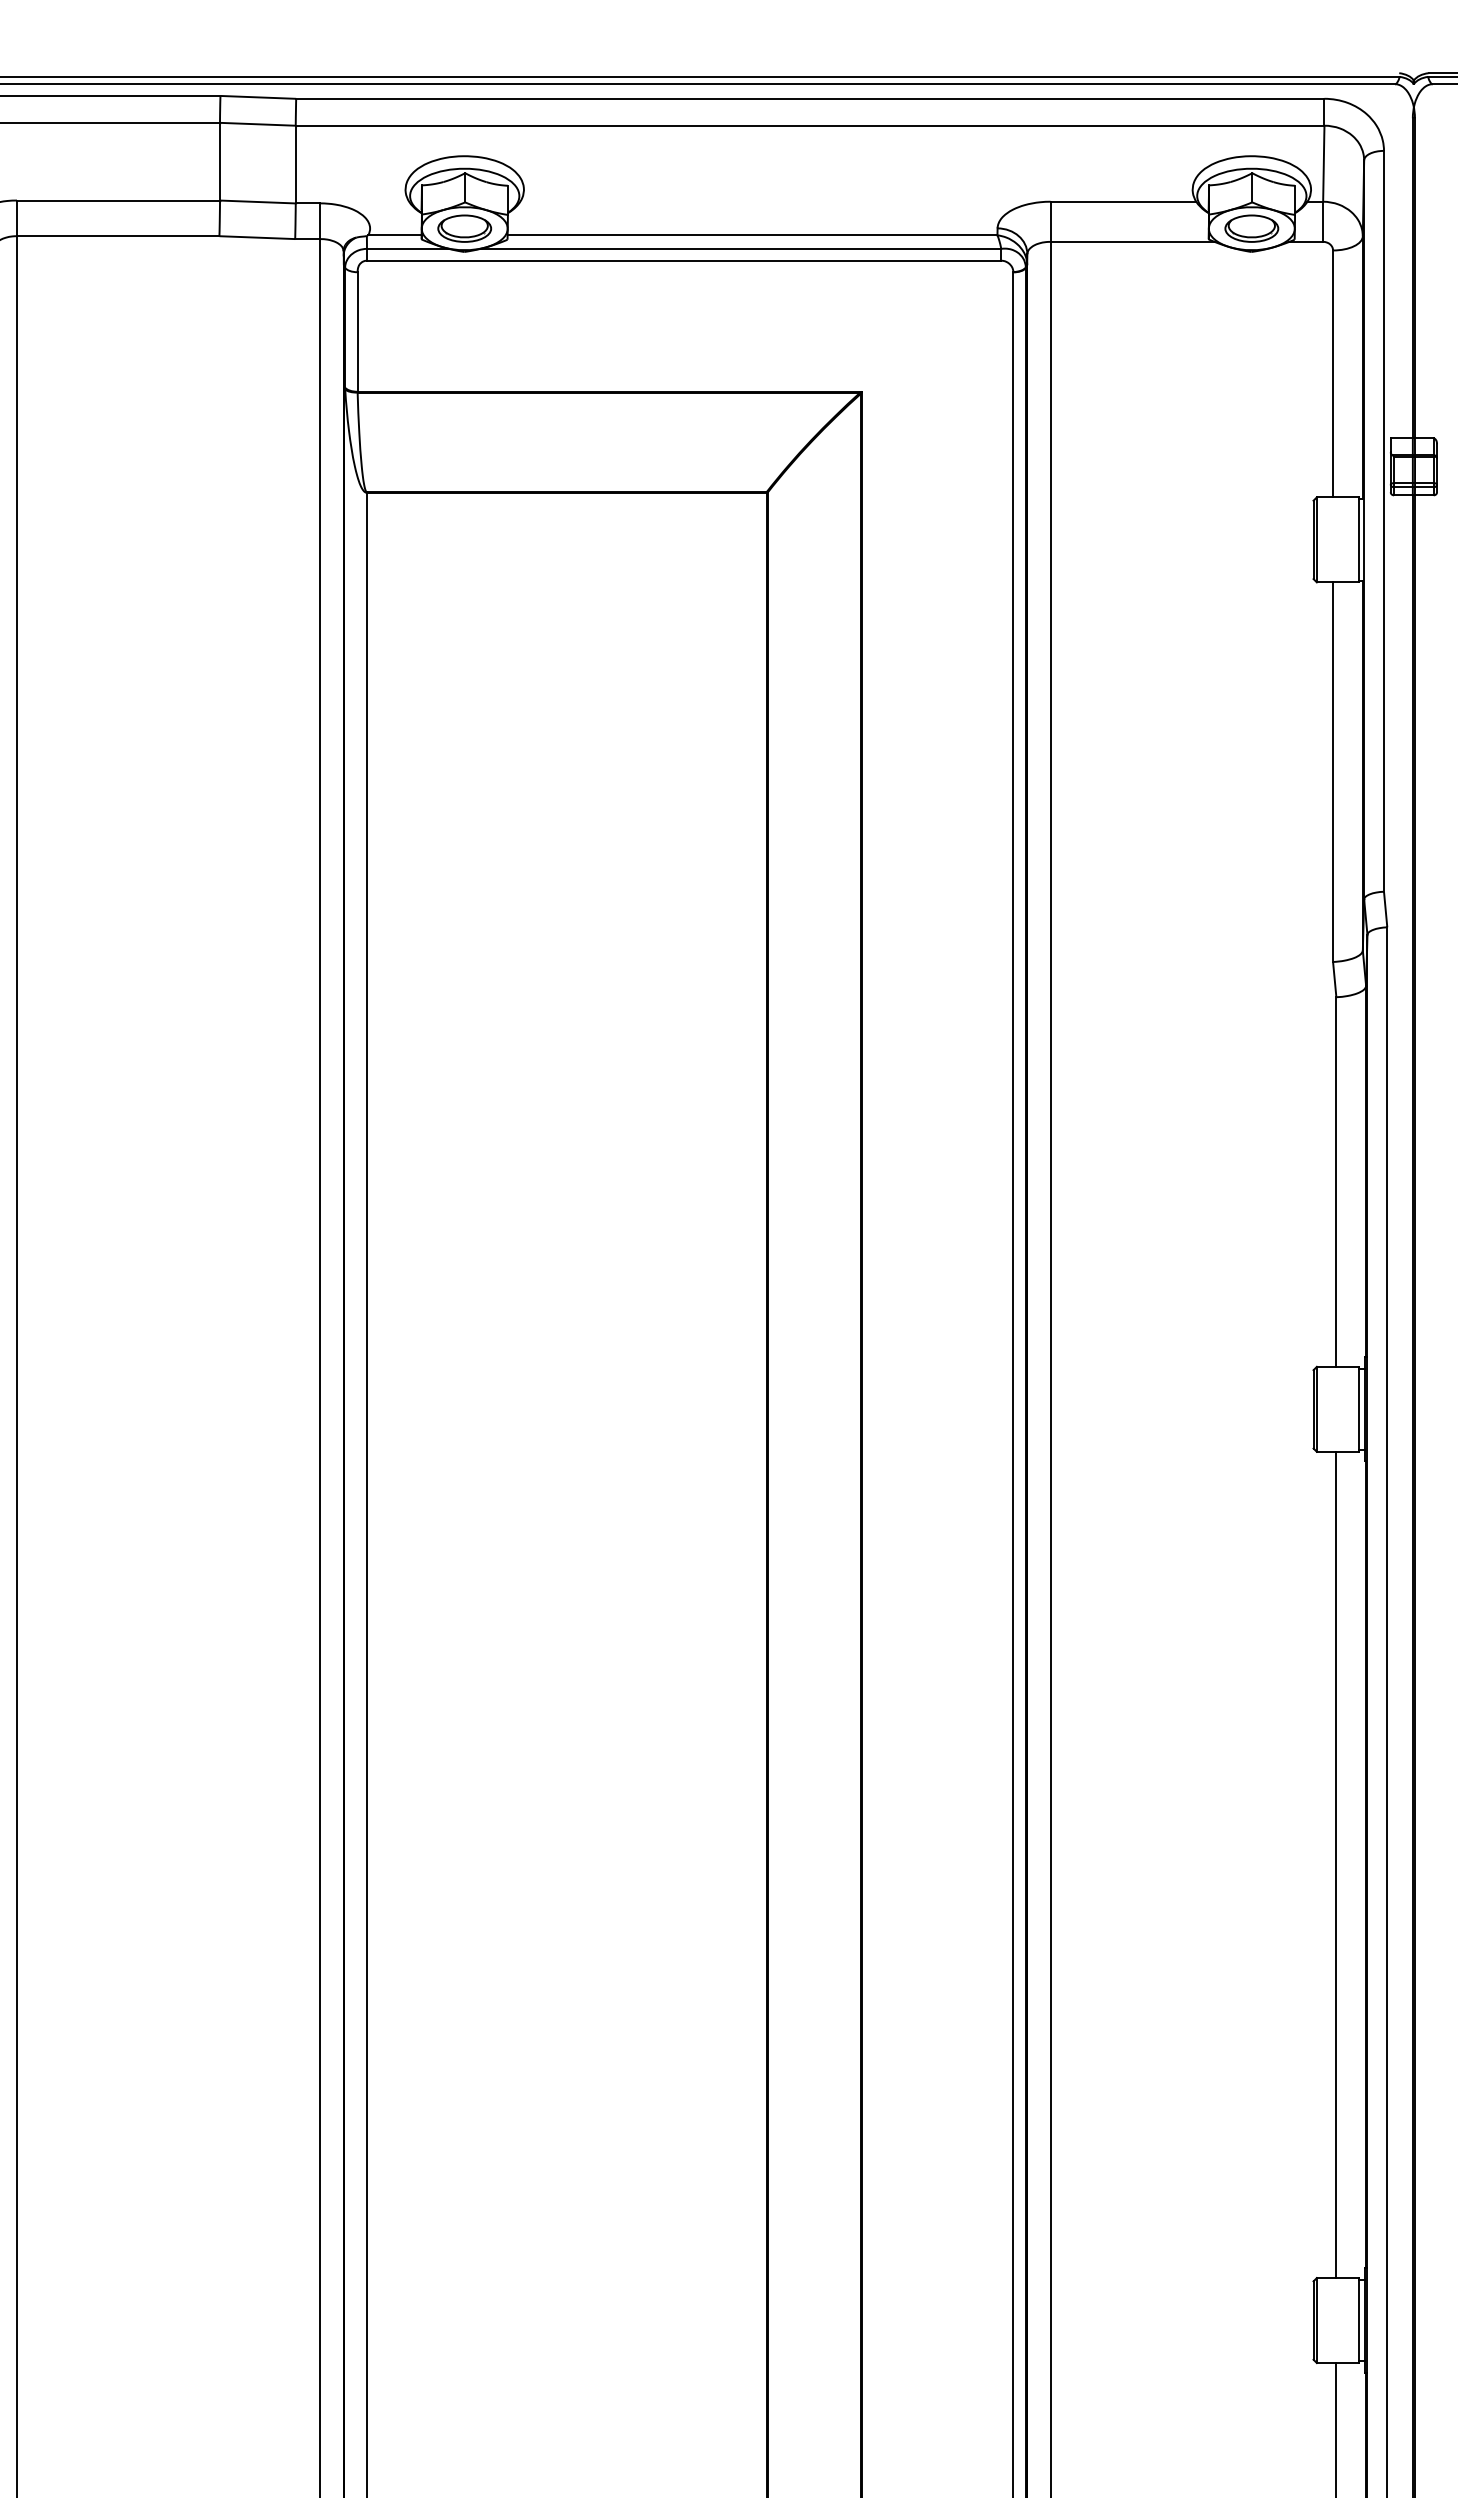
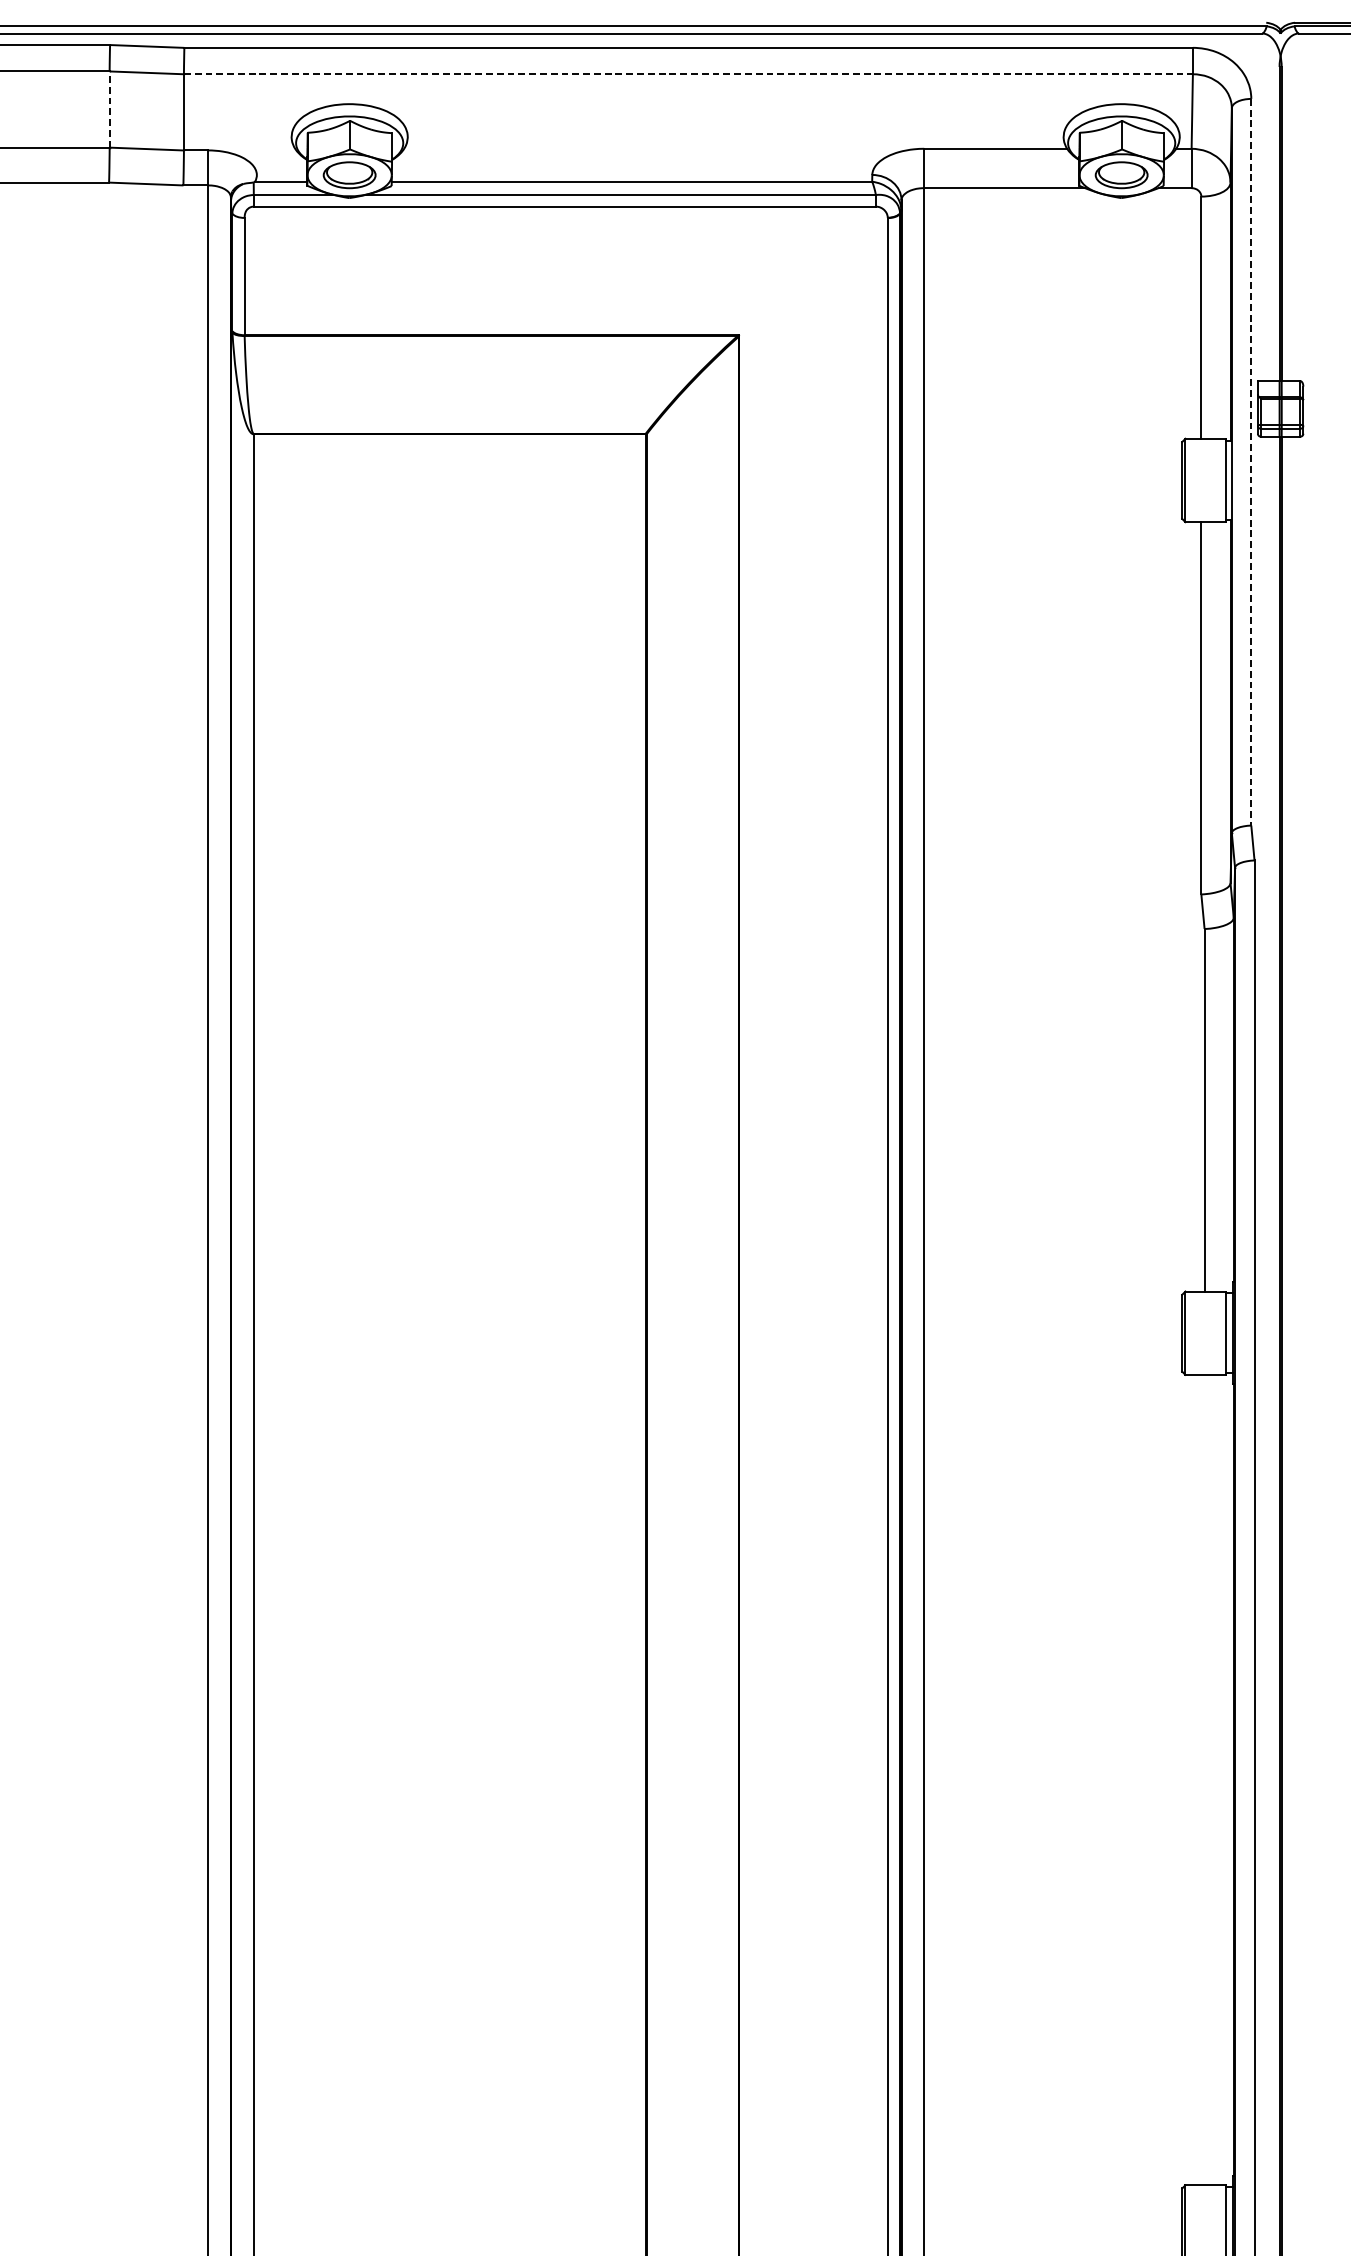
line: (810, 125) -> (688, 74), solid -> dashed
line: (220, 161) -> (110, 109), solid -> dashed
line: (1384, 521) -> (1251, 462), solid -> dashed
line: (1336, 1864) -> (1204, 1779), removed

